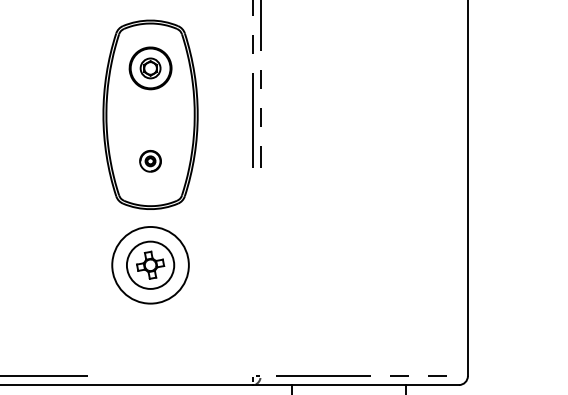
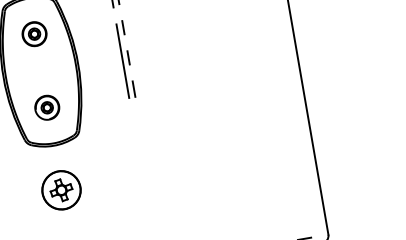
part: (150, 68) -> (34, 34), size x0.71
part: (150, 161) -> (47, 107), size x1.43
circle: (150, 265) -> (61, 190), size x0.62

